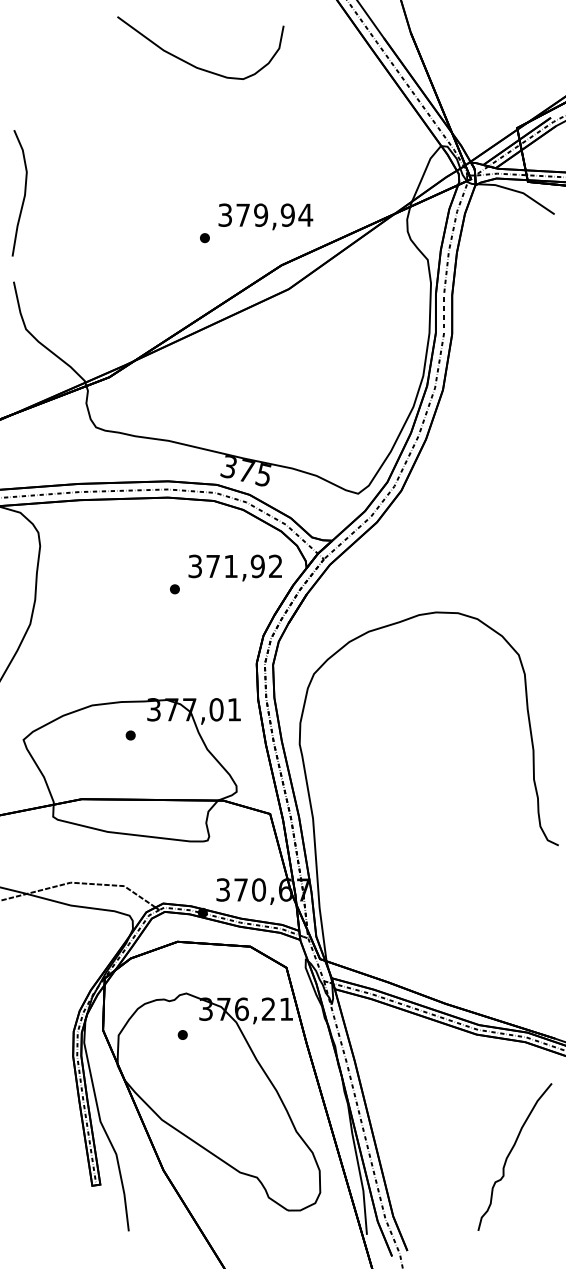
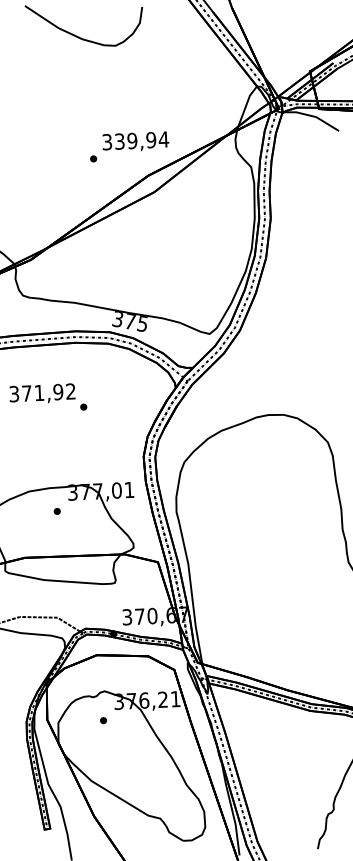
text: (242, 214) -> (119, 141), 379,94 -> 339,94
text: (234, 567) -> (41, 393), moved

